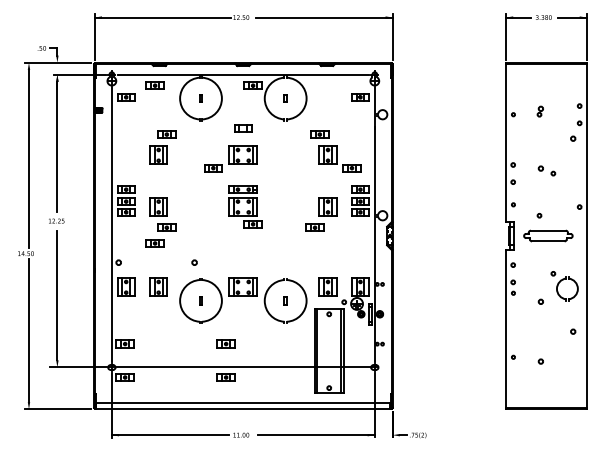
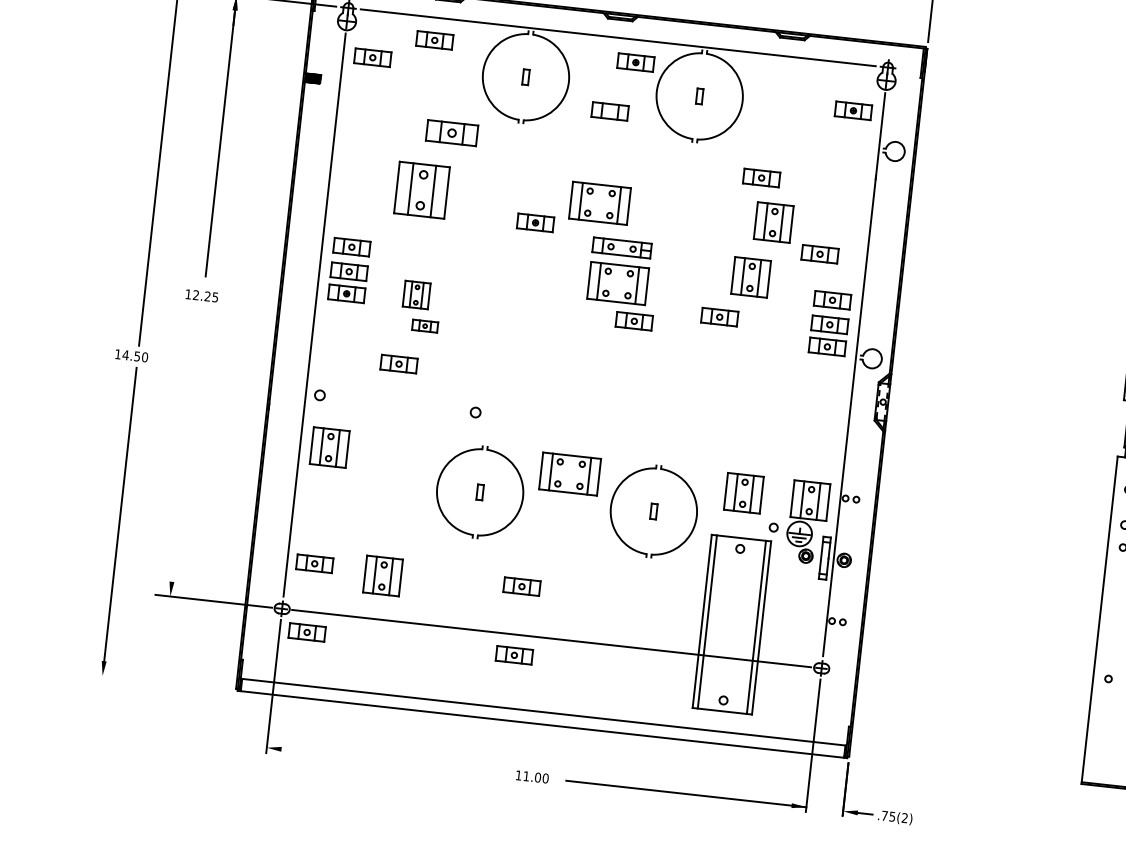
part: (243, 128) -> (610, 111), moved
part: (162, 147) -> (435, 168), size x1.4
part: (245, 206) -> (622, 282), moved
part: (162, 214) -> (420, 306), size x0.7
part: (321, 214) -> (735, 291), moved
part: (158, 286) -> (382, 574), moved
line: (57, 295) -> (186, 448), removed
line: (57, 409) -> (161, 682), removed
line: (169, 435) -> (384, 761), removed

